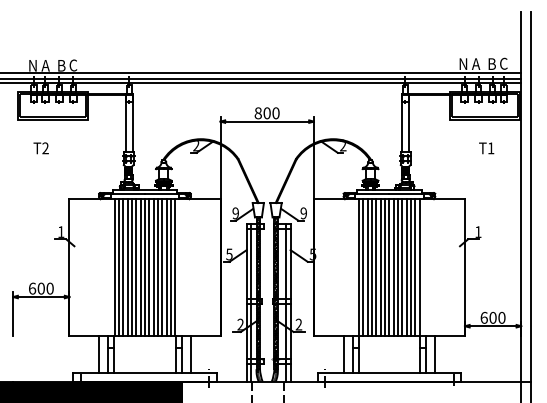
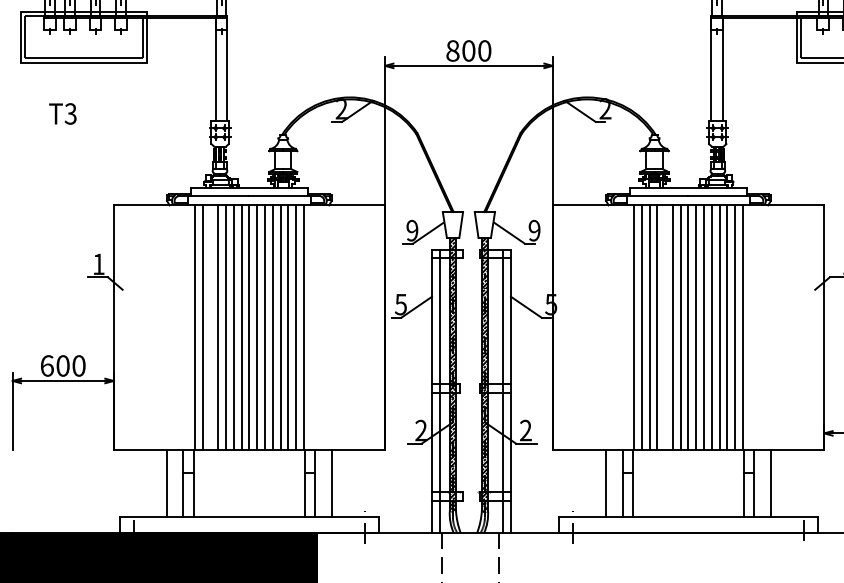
text: (45, 148) -> (70, 114), 2 -> 3
line: (123, 267) -> (210, 327), removed
line: (376, 267) -> (665, 327), removed

